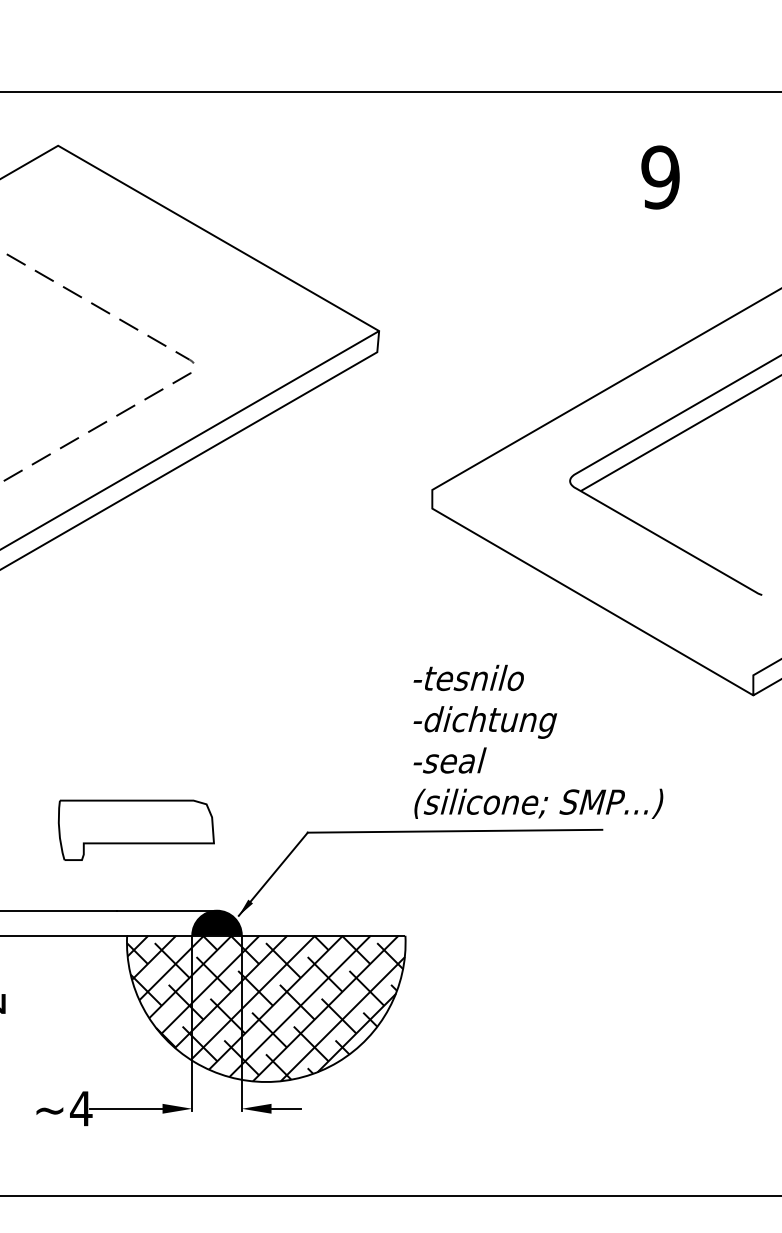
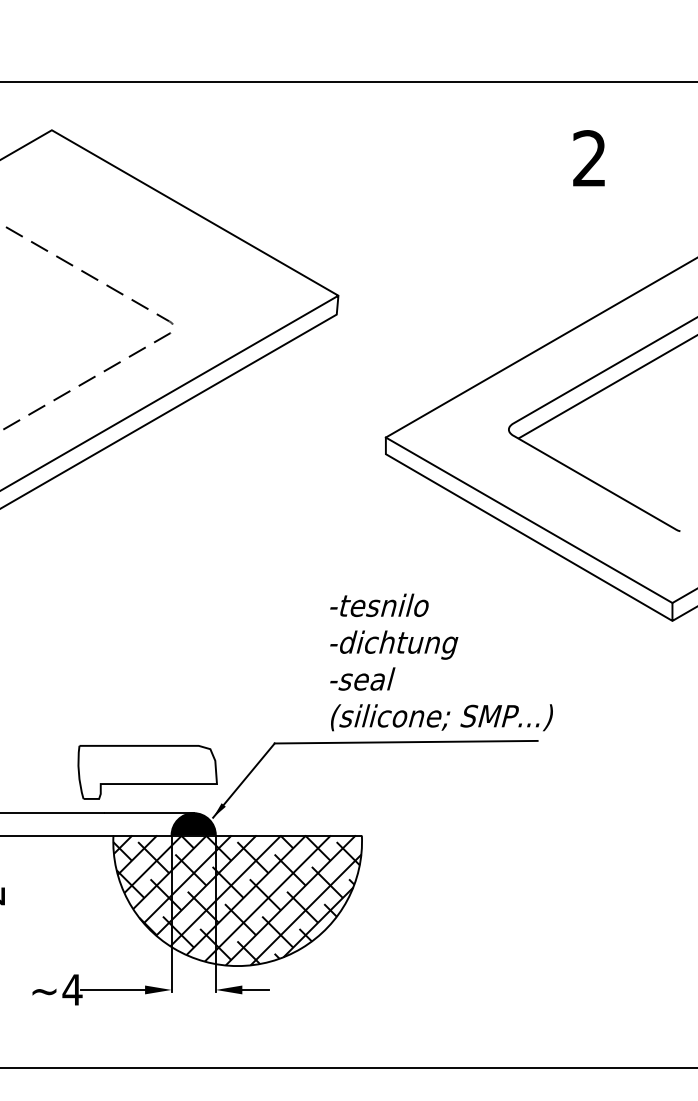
text: (660, 177) -> (589, 158), 9 -> 2
line: (592, 582) -> (528, 520), added
text: (538, 741) -> (441, 662), moved
part: (136, 830) -> (147, 772), moved

